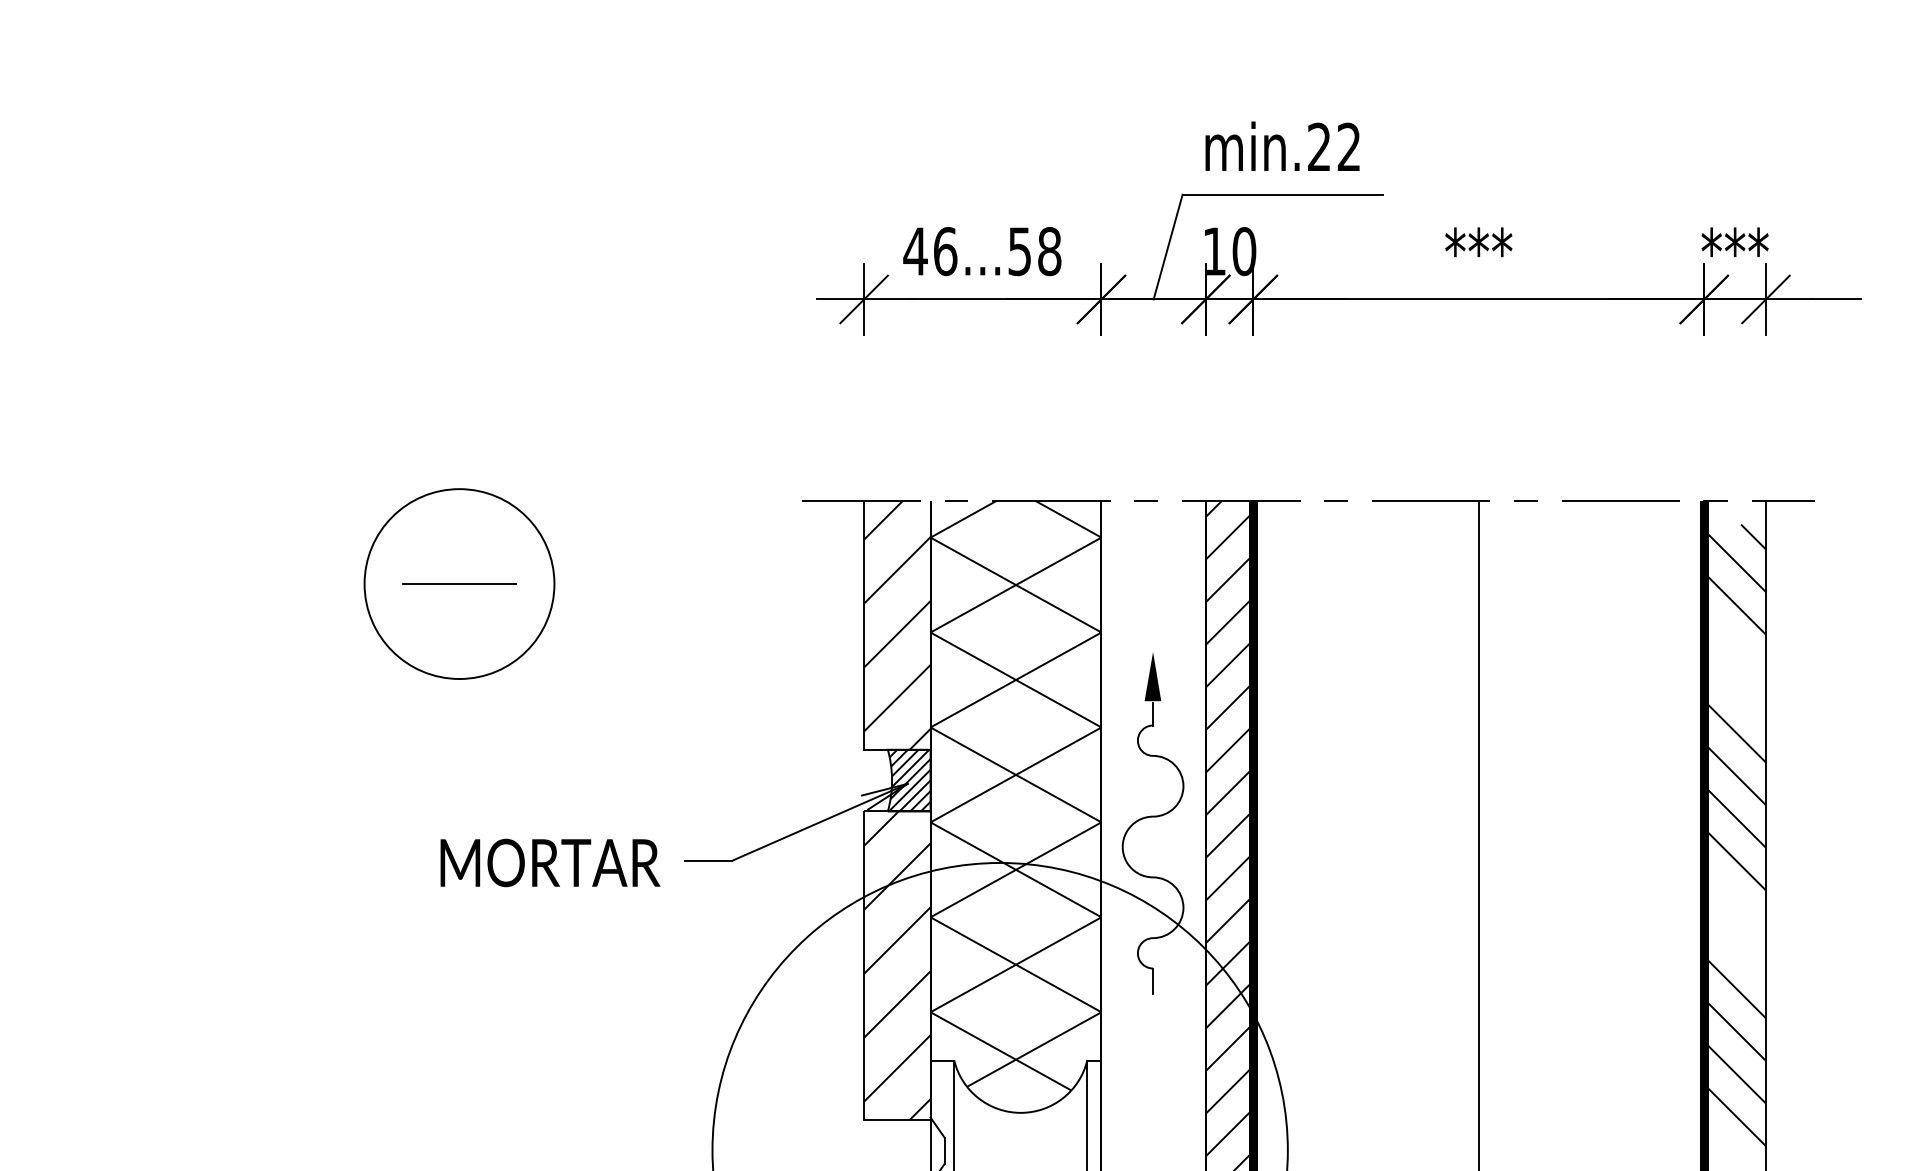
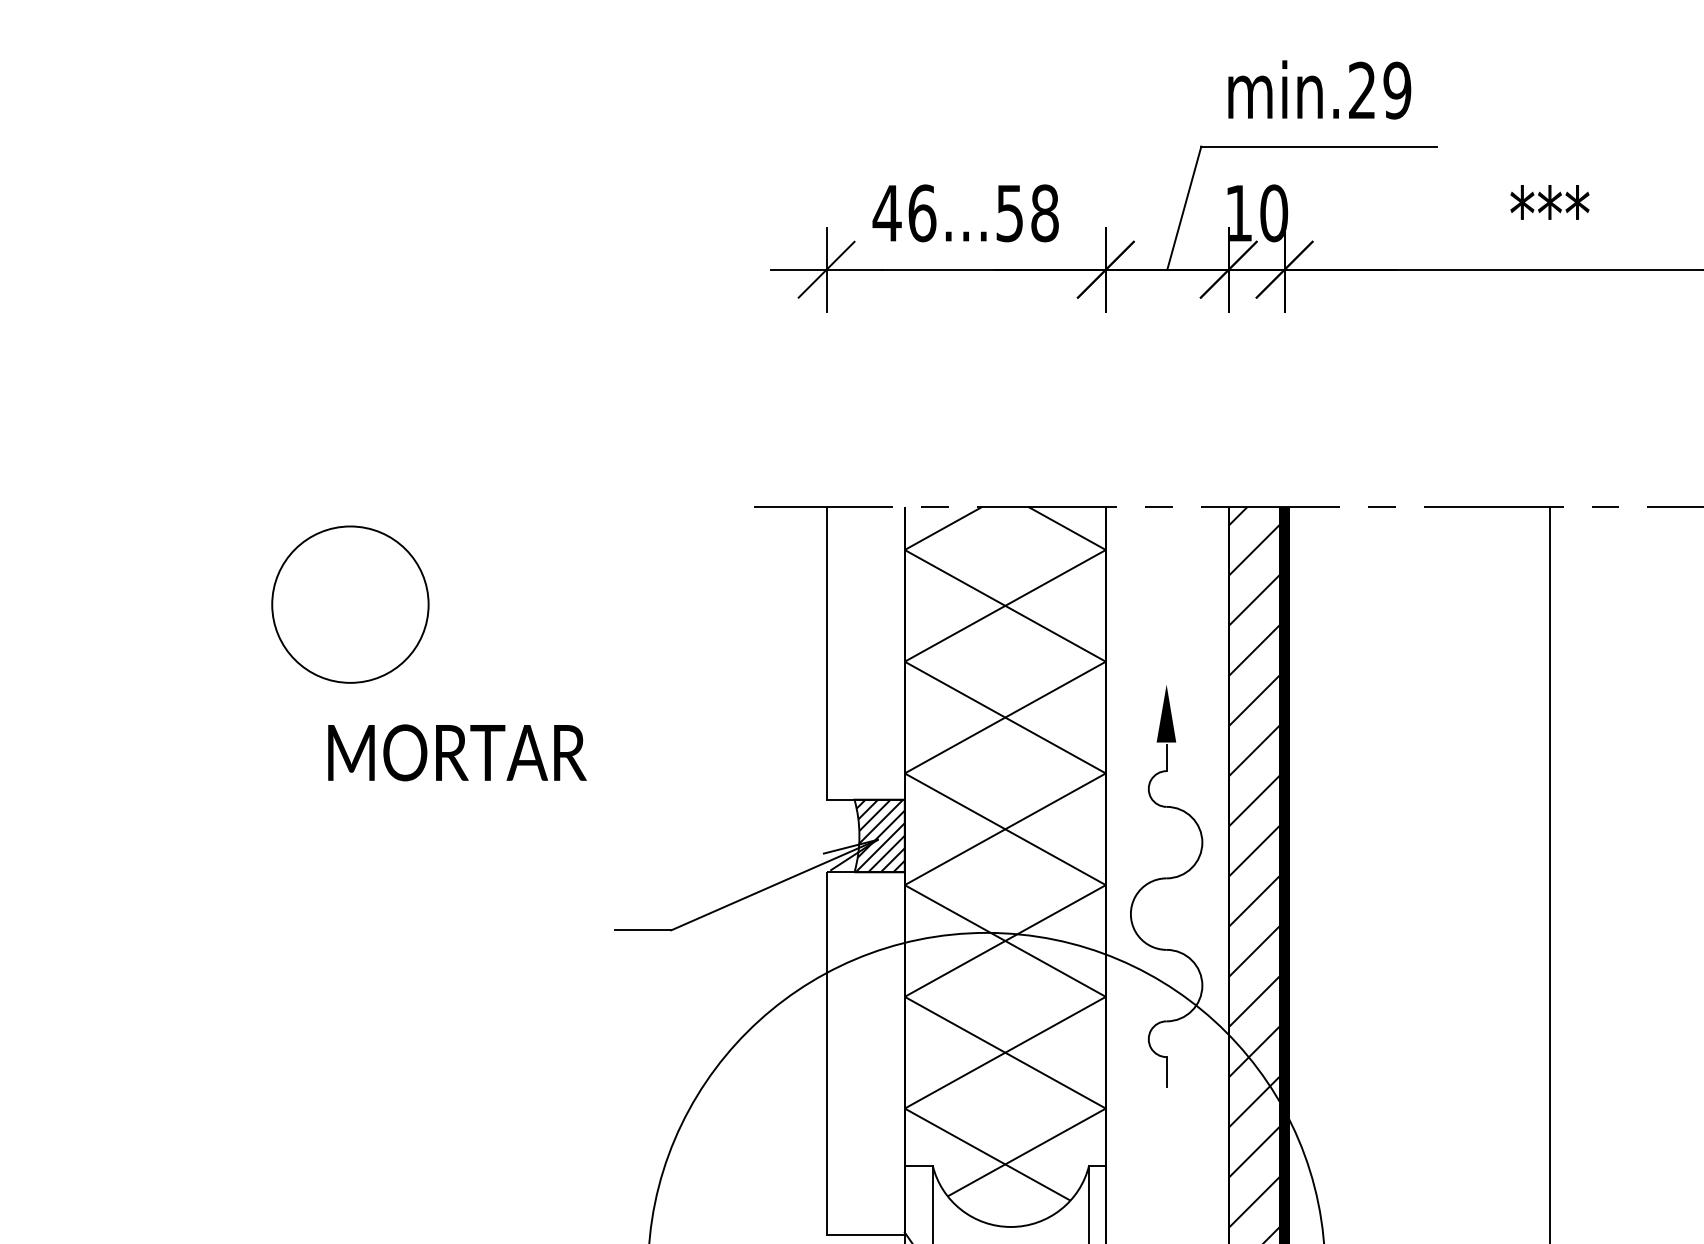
text: (1348, 146) -> (1396, 89), min.22 -> min.29
circle: (459, 584) -> (350, 605), size x0.7
line: (459, 584) -> (350, 605), removed
hatch: (897, 624) -> (865, 652), removed
text: (550, 862) -> (457, 752), moved
hatch: (897, 965) -> (865, 1053), removed

